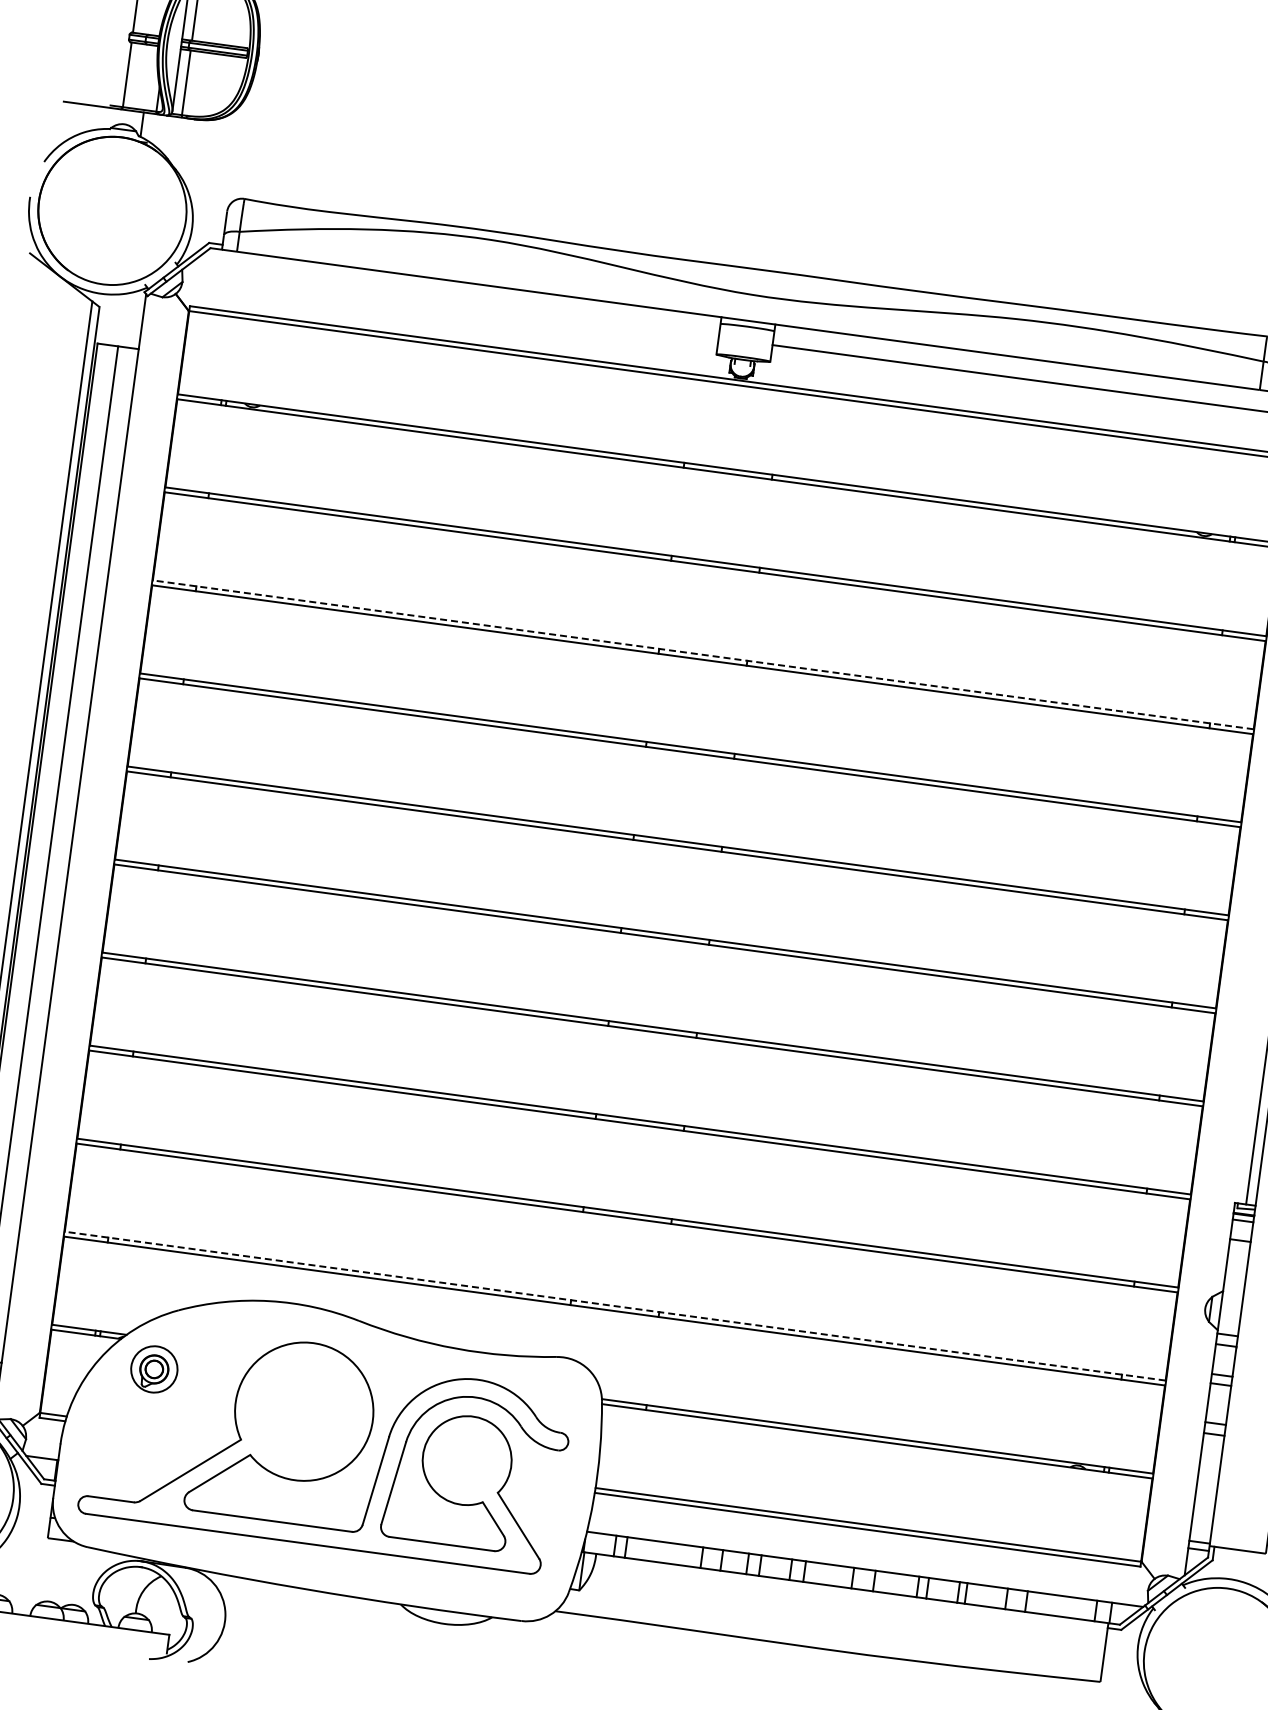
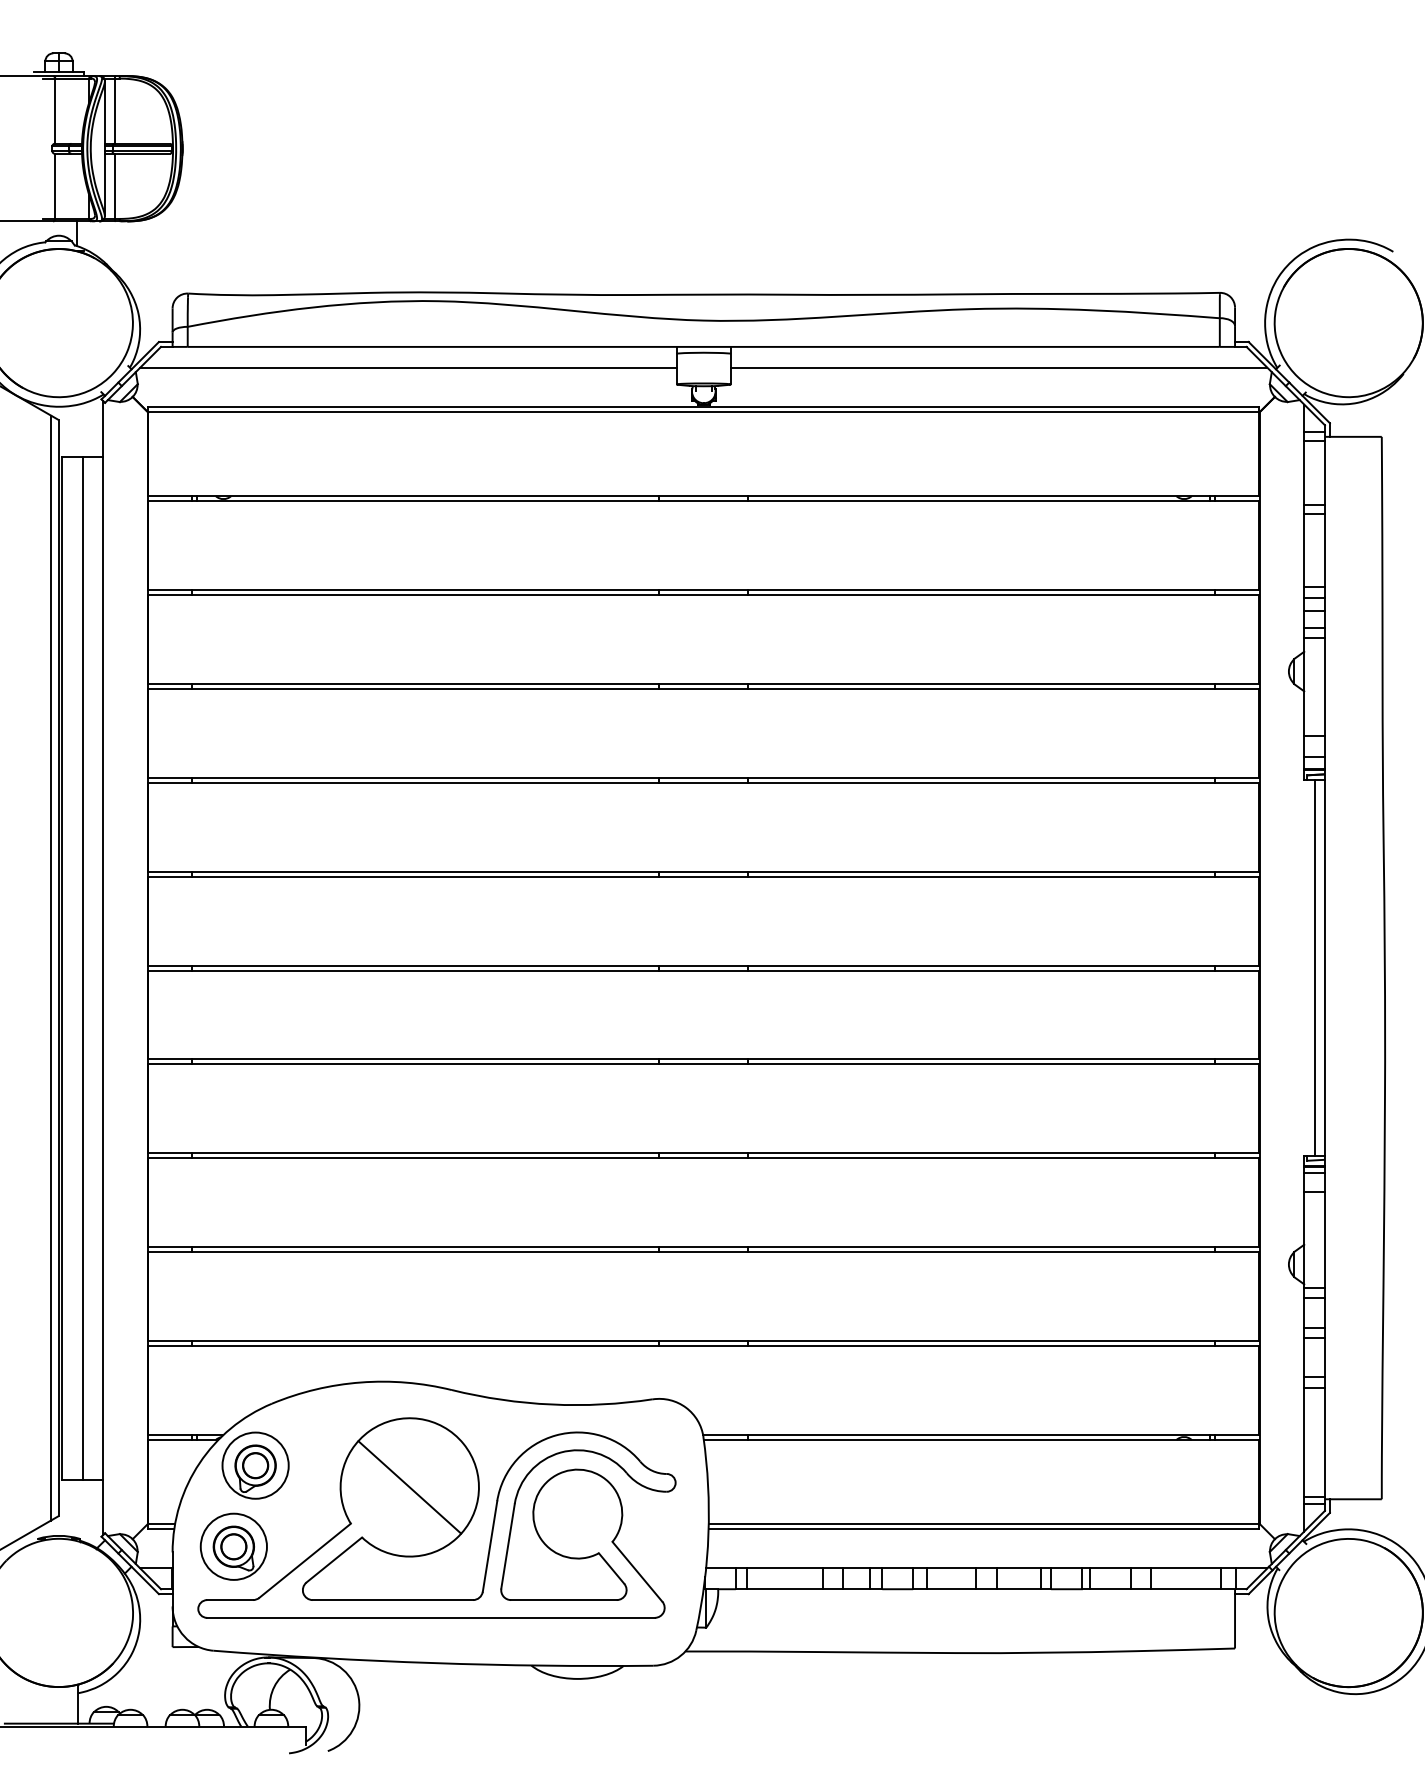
line: (453, 301) -> (408, 367), added
line: (703, 654) -> (703, 683), dashed -> solid
line: (614, 1306) -> (703, 1341), dashed -> solid
part: (154, 1369) -> (255, 1465), size x1.43
line: (303, 1411) -> (409, 1487), added
part: (121, 1446) -> (233, 1546), added

